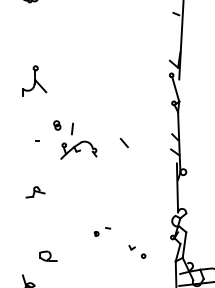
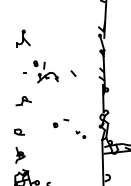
part: (35, 192) -> (23, 101), size x1.43
part: (102, 231) -> (61, 123), size x1.67
part: (47, 255) -> (19, 131), moved

